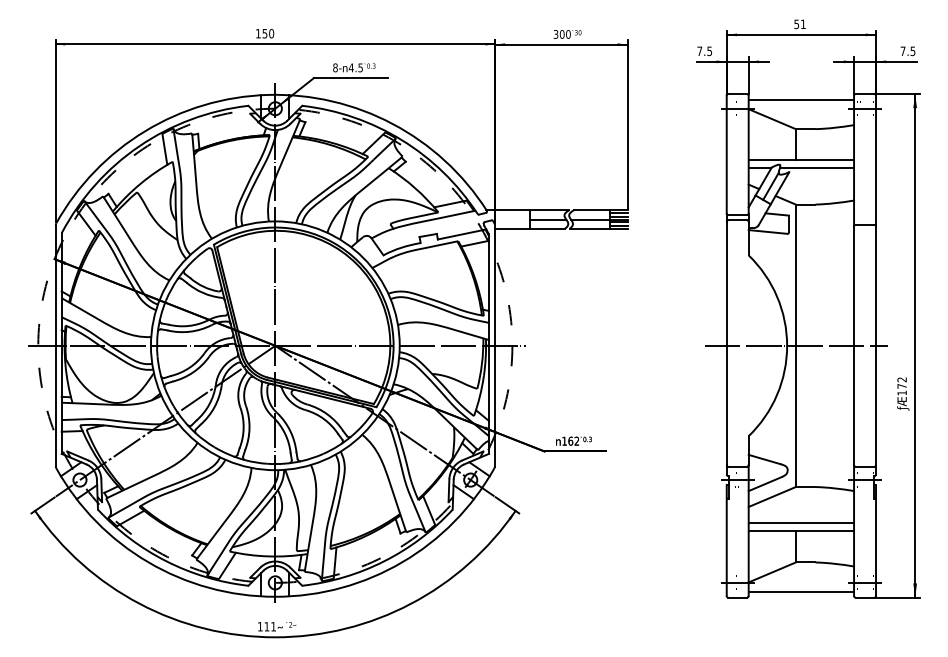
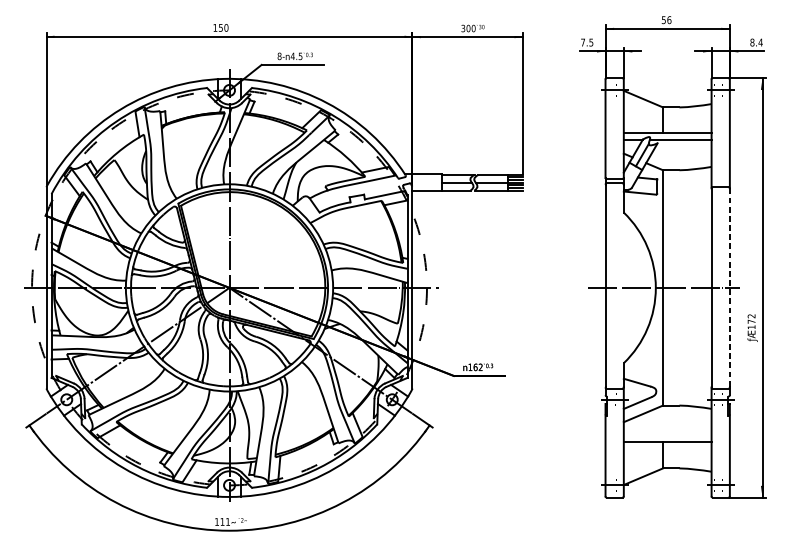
text: (802, 24) -> (668, 20), 51 -> 56
text: (907, 51) -> (756, 42), 7.5 -> 8.4
line: (801, 100) -> (667, 83), removed
line: (876, 346) -> (730, 288), solid -> dashed
line: (801, 523) -> (667, 435), removed
line: (801, 591) -> (667, 492), removed

